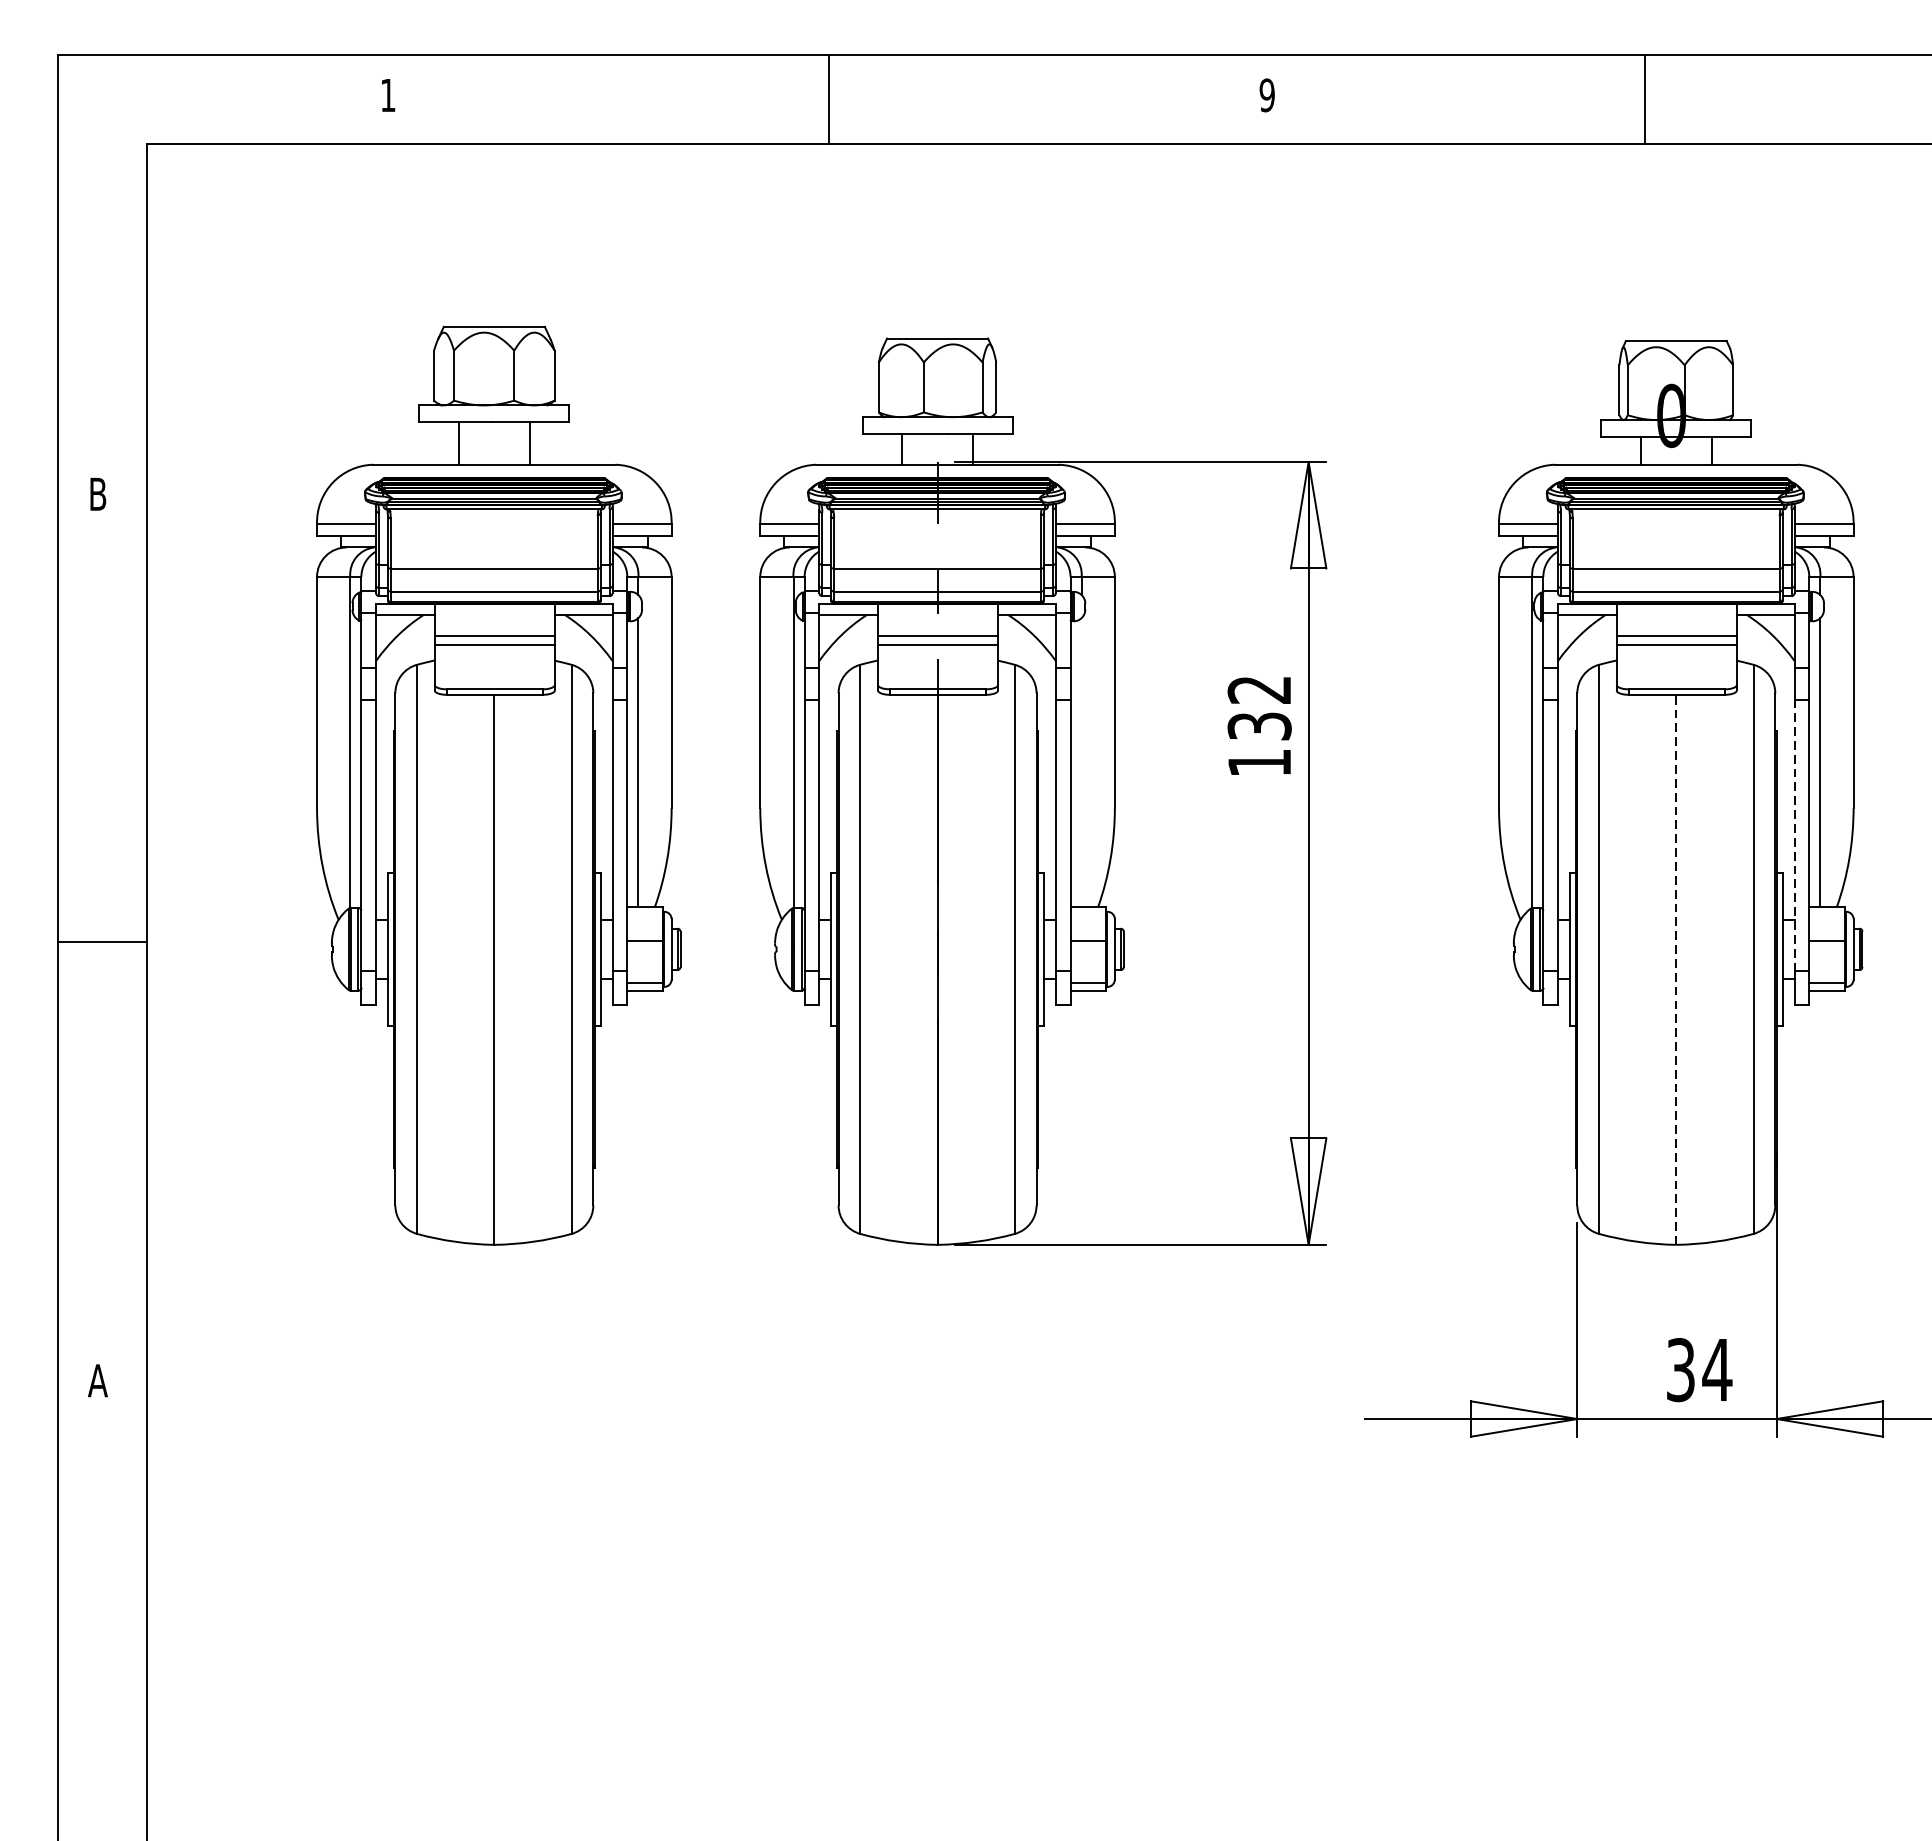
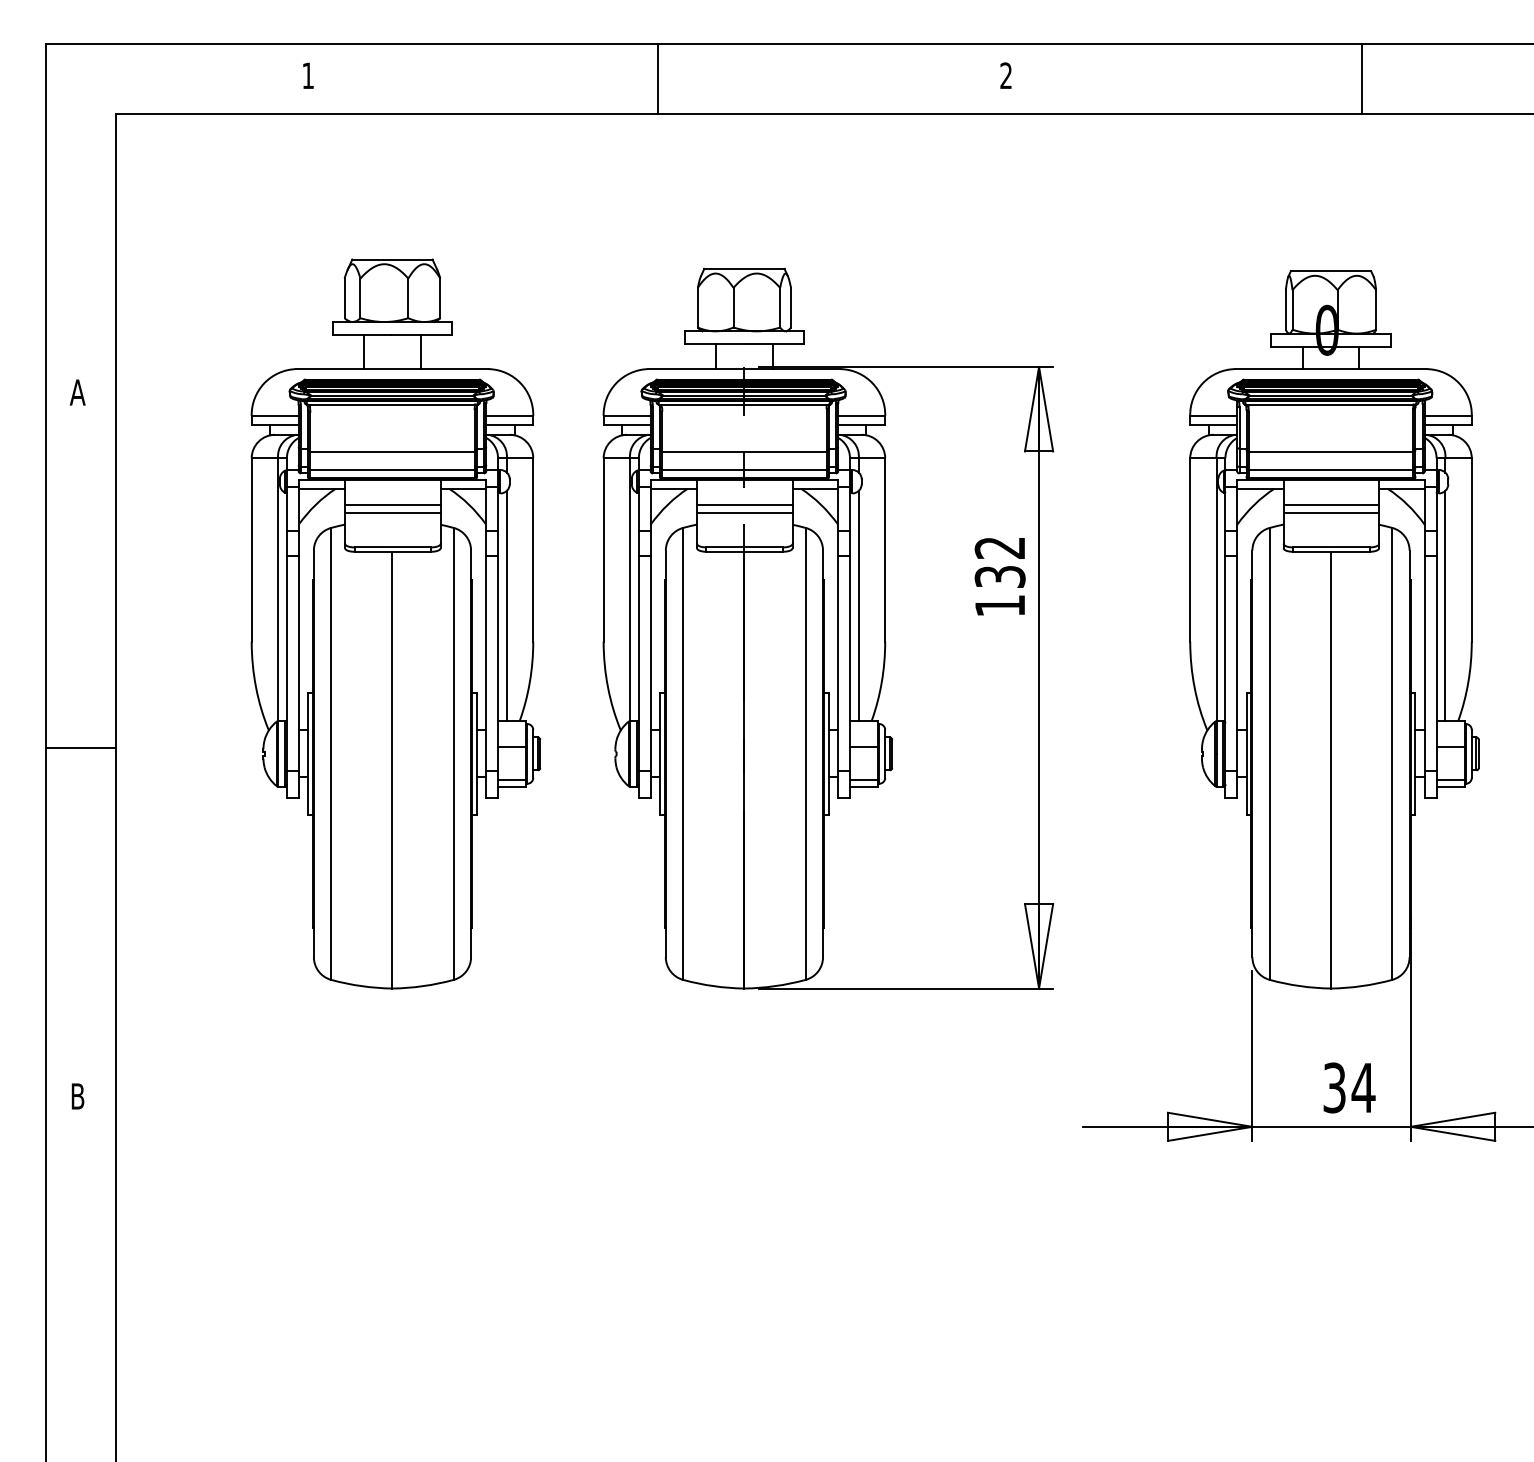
text: (1267, 94) -> (1006, 75), 9 -> 2
line: (1645, 100) -> (1362, 79), moved
text: (97, 494) -> (77, 392), B -> A
line: (1081, 762) -> (858, 605), added
line: (1794, 835) -> (1424, 663), dashed -> solid
line: (1676, 968) -> (1331, 769), dashed -> solid
text: (97, 1380) -> (77, 1096), A -> B

